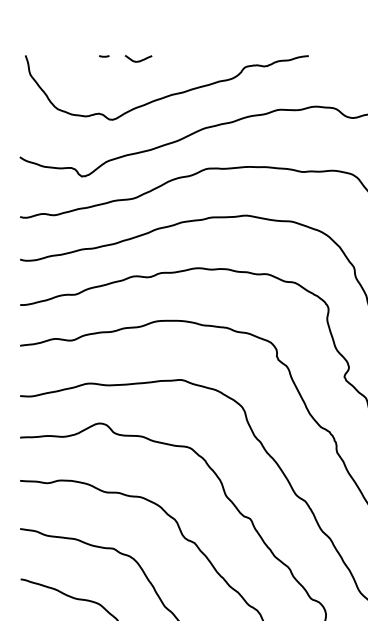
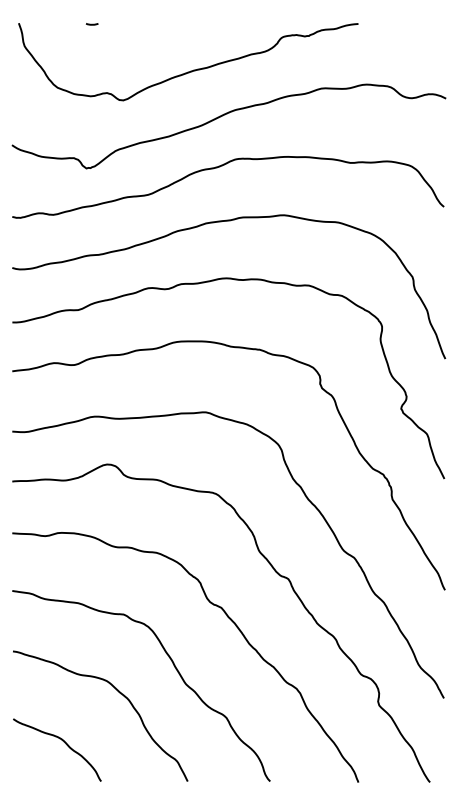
line: (104, 56) -> (92, 24), moved
curve: (138, 60) -> (154, 29), removed

